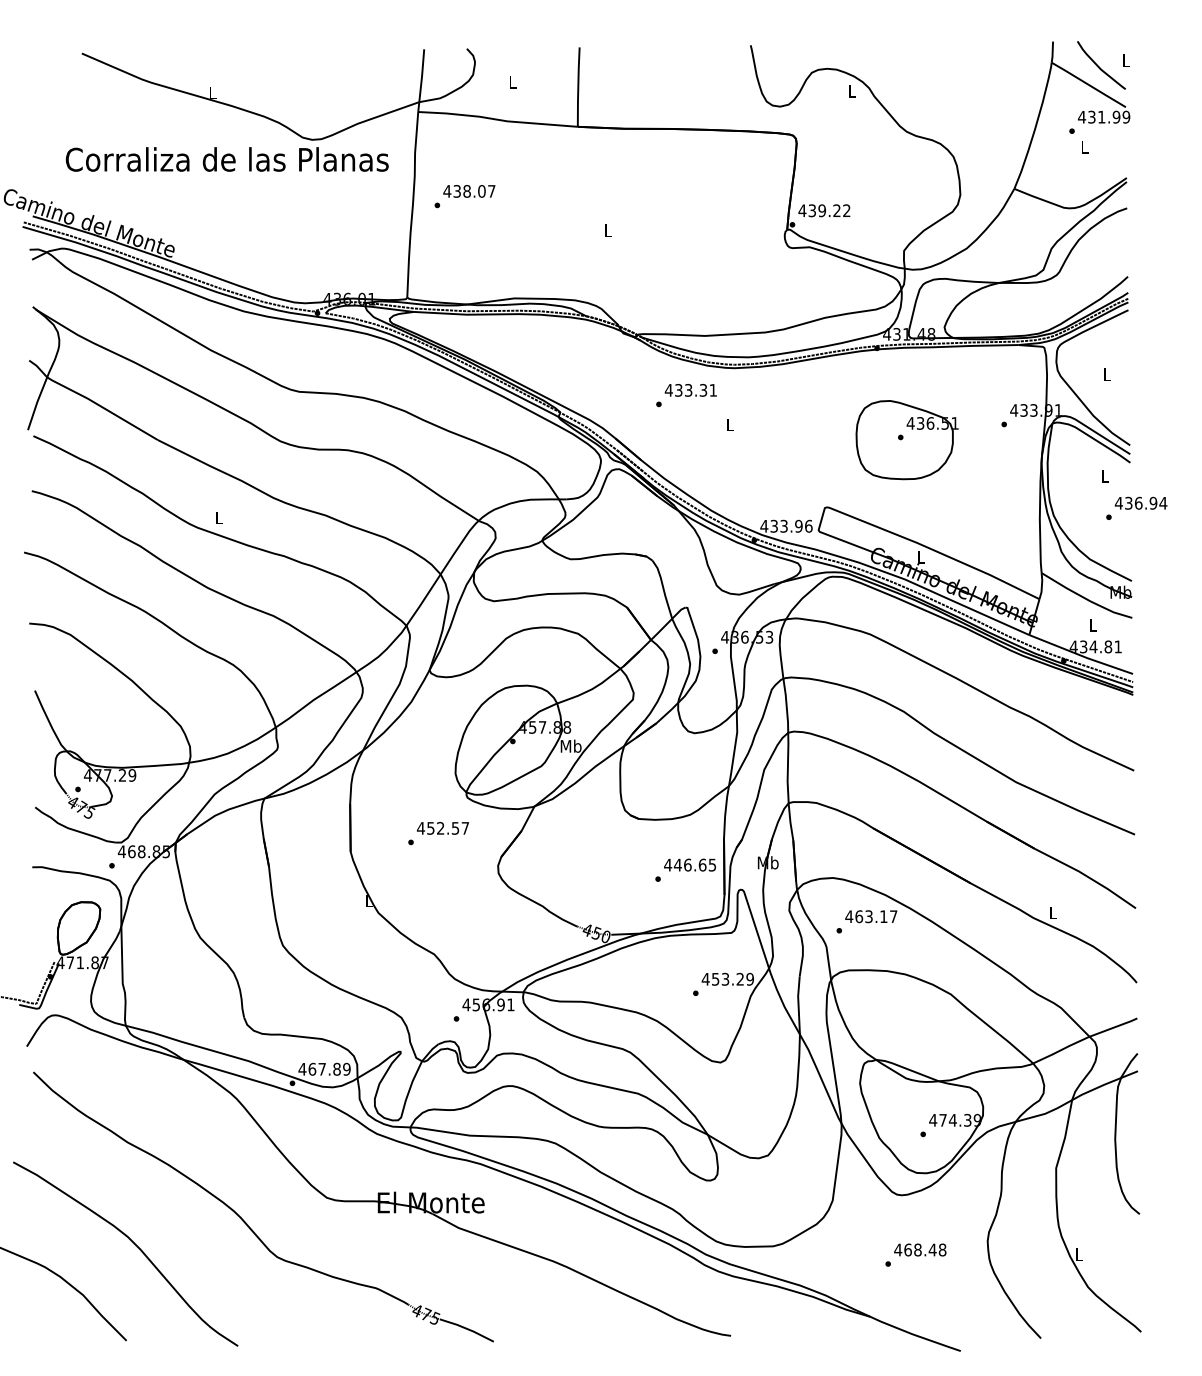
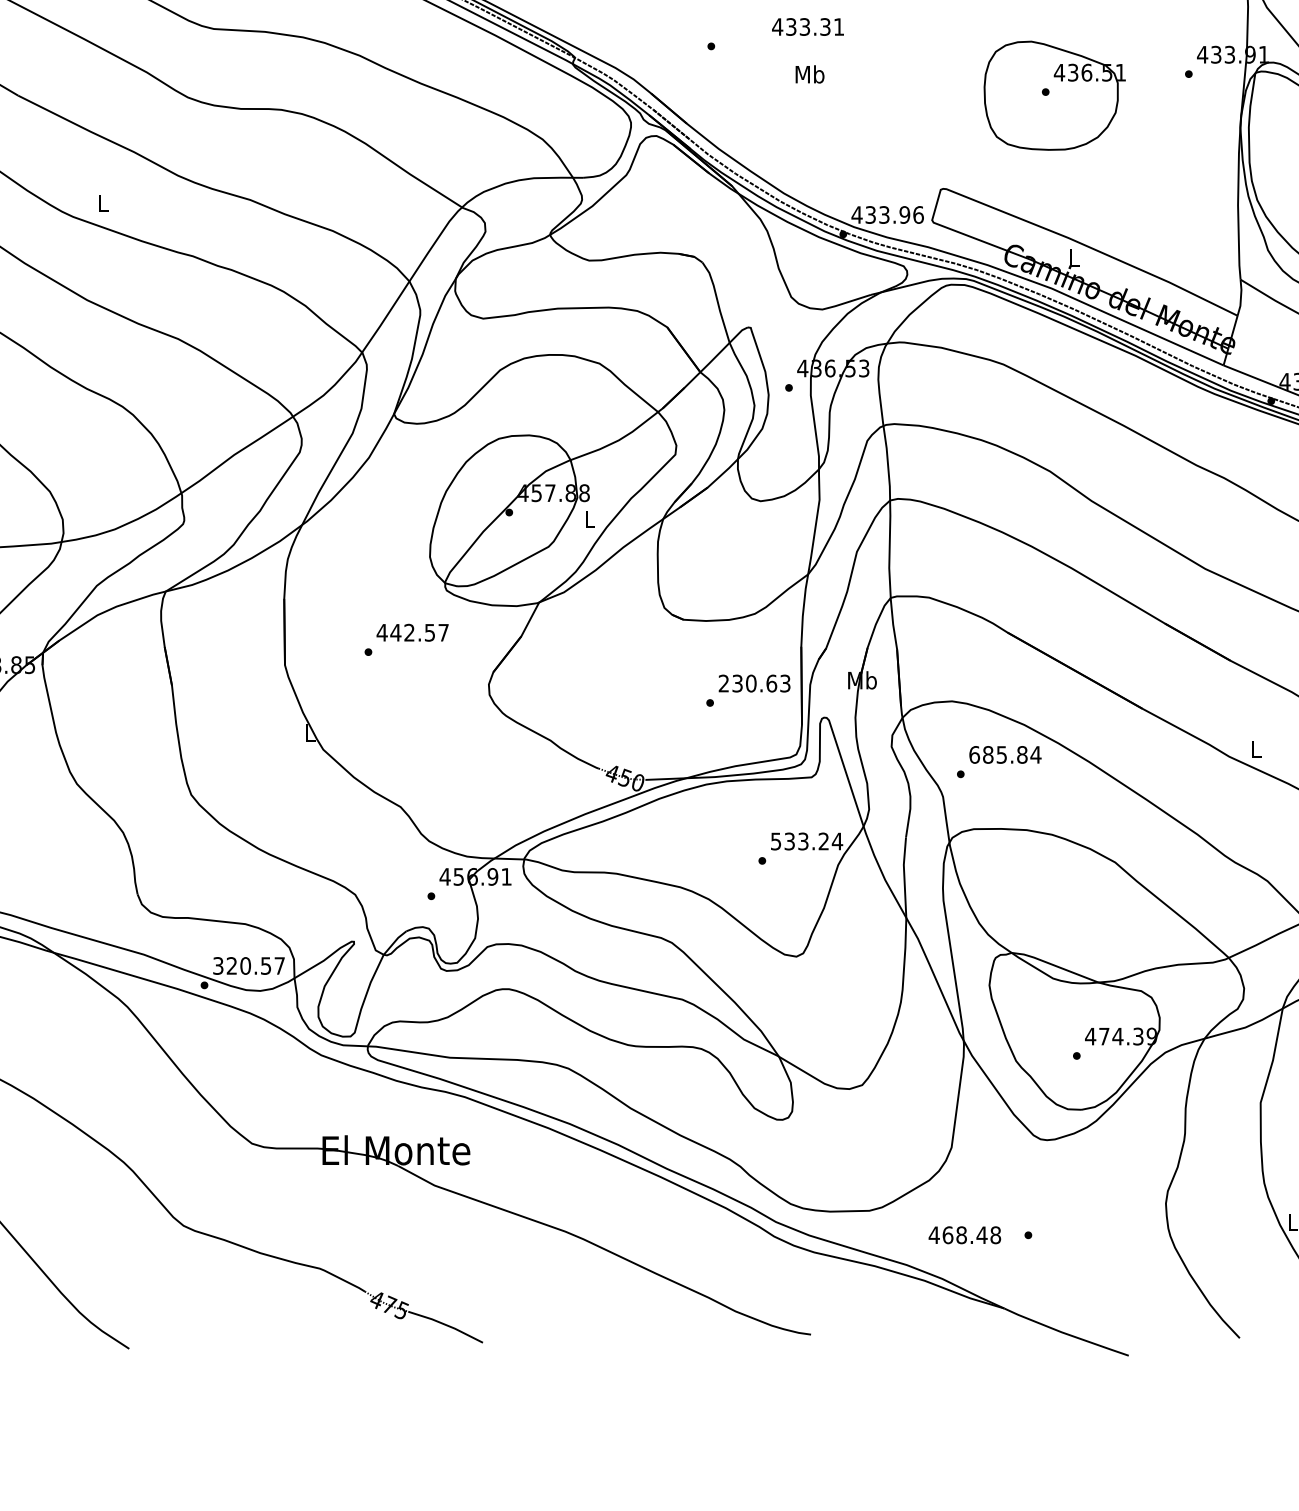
text: (690, 390) -> (807, 27), moved
text: (730, 424) -> (810, 74), L -> Mb
text: (570, 745) -> (588, 518), Mb -> L
text: (430, 828) -> (395, 632), 452.57 -> 442.57
text: (690, 864) -> (754, 682), 446.65 -> 230.63
text: (871, 916) -> (1005, 754), 463.17 -> 685.84
text: (727, 978) -> (806, 840), 453.29 -> 533.24
text: (324, 1068) -> (248, 964), 467.89 -> 320.57
text: (920, 1249) -> (965, 1234), moved

